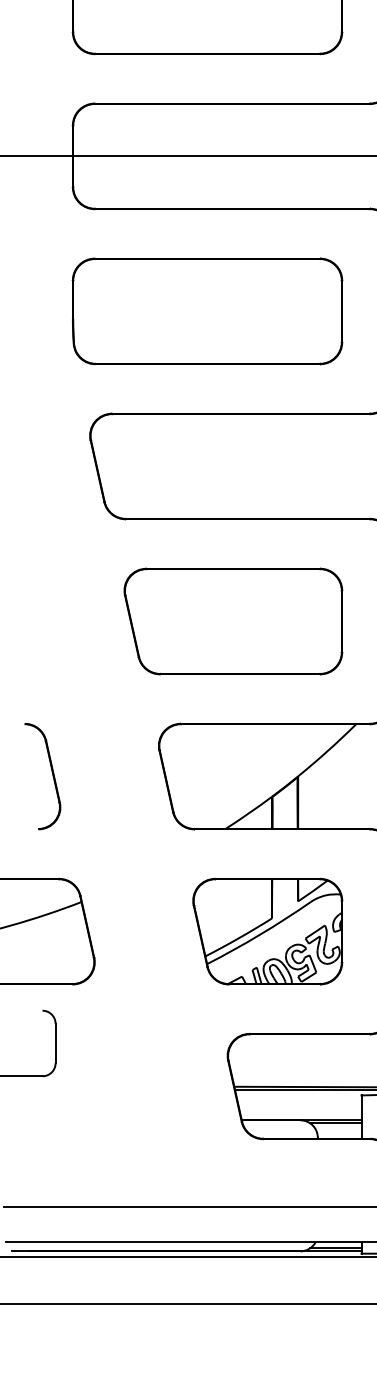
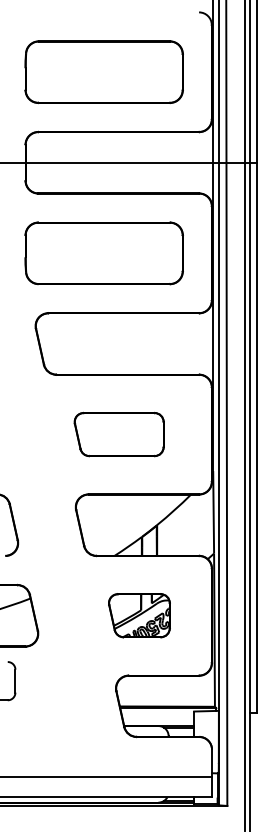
part: (232, 621) -> (118, 434), size x0.7
part: (267, 931) -> (139, 615), size x0.7

